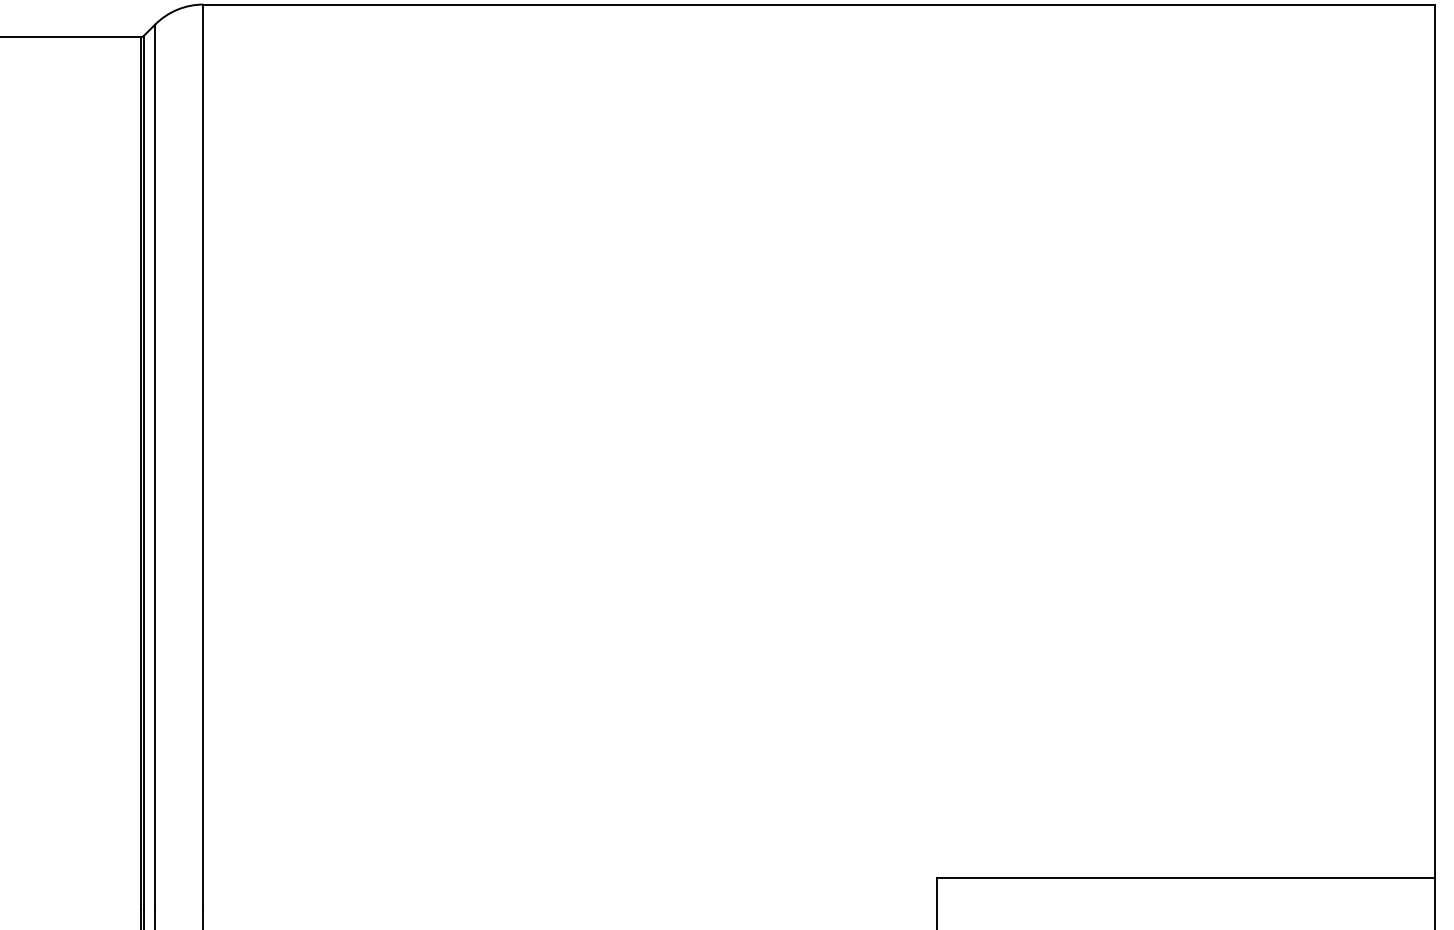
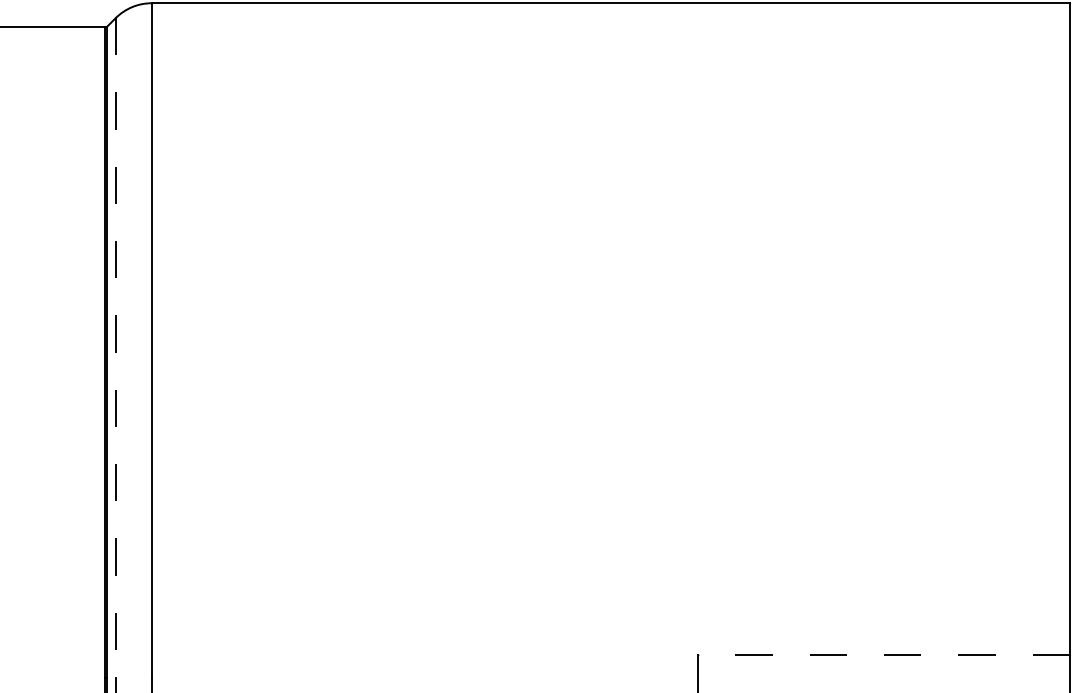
line: (155, 467) -> (115, 348), solid -> dashed
line: (1185, 878) -> (883, 654), solid -> dashed

